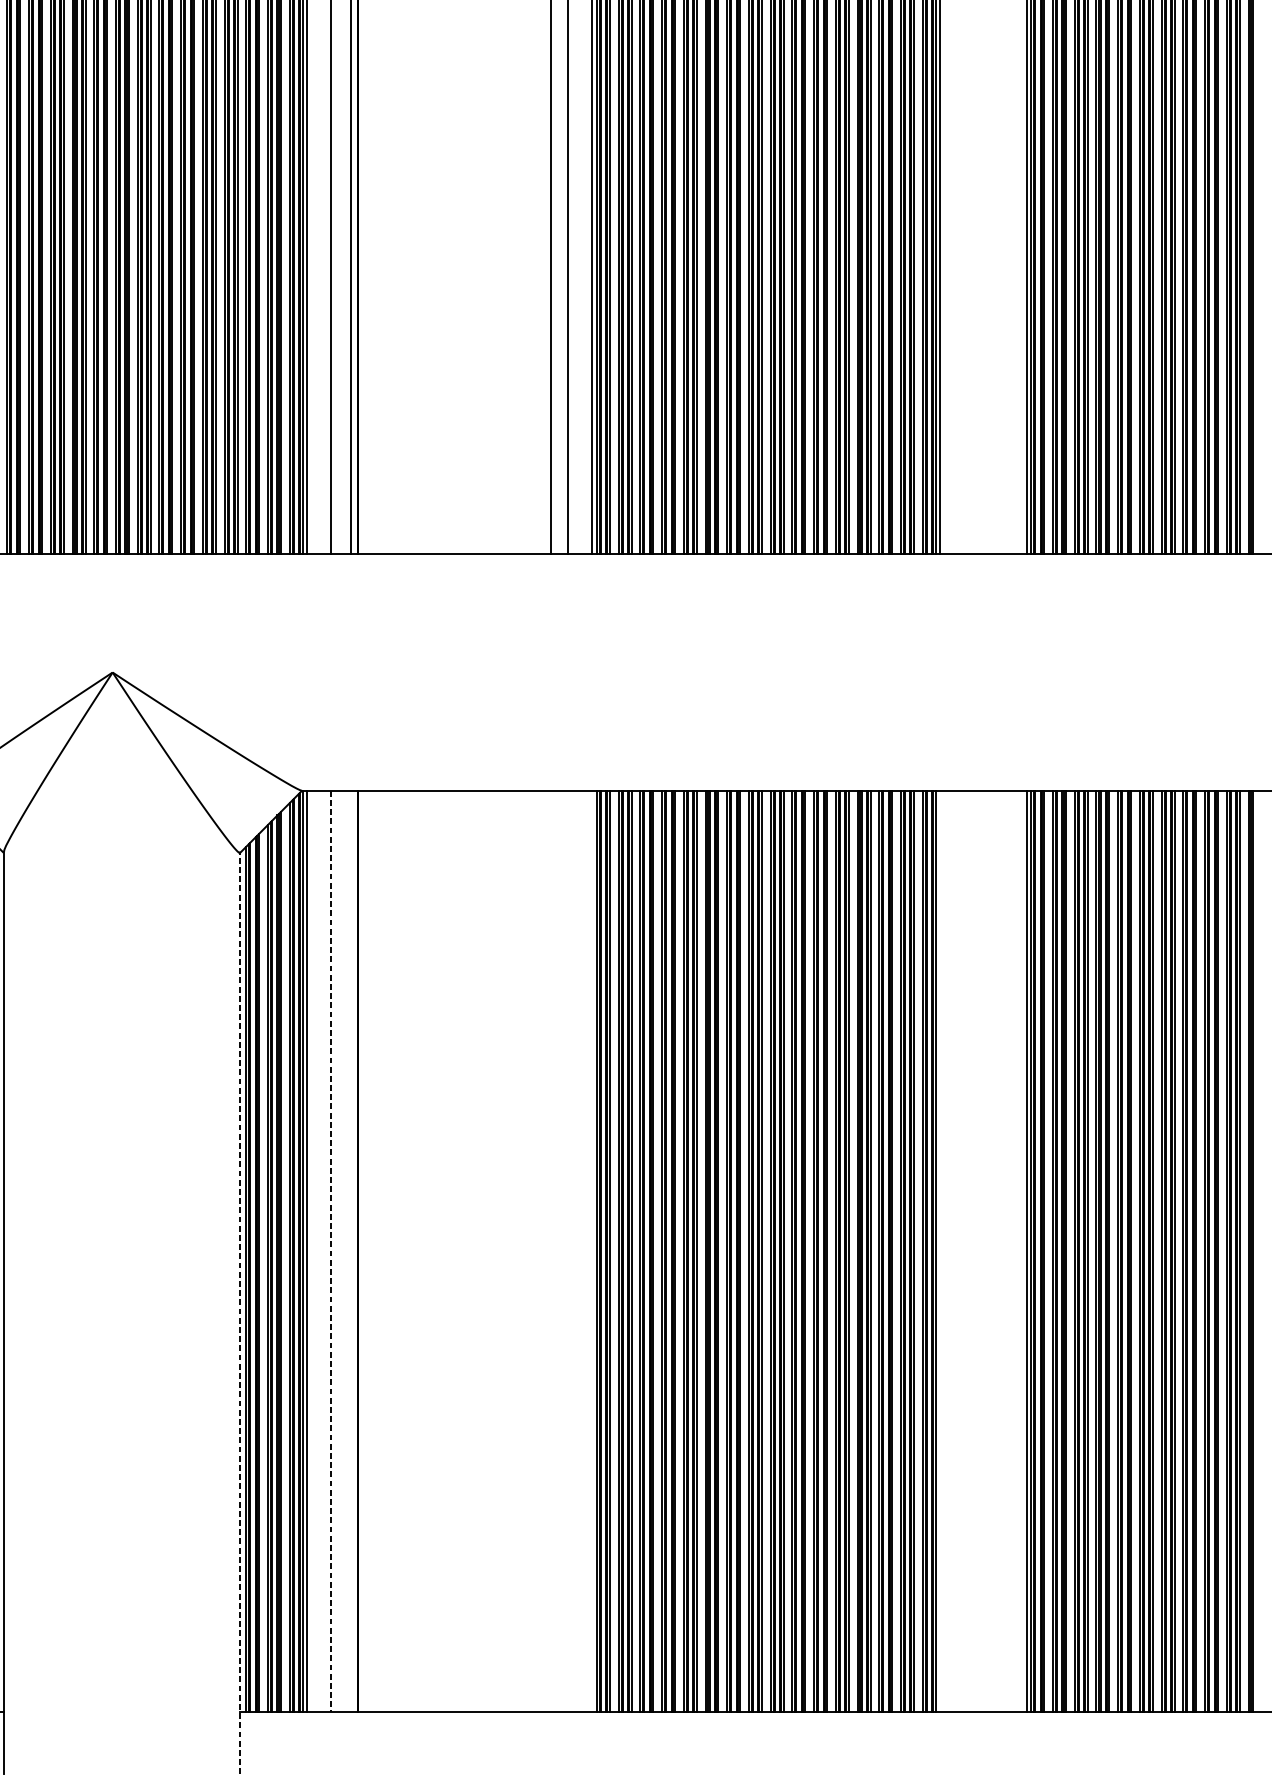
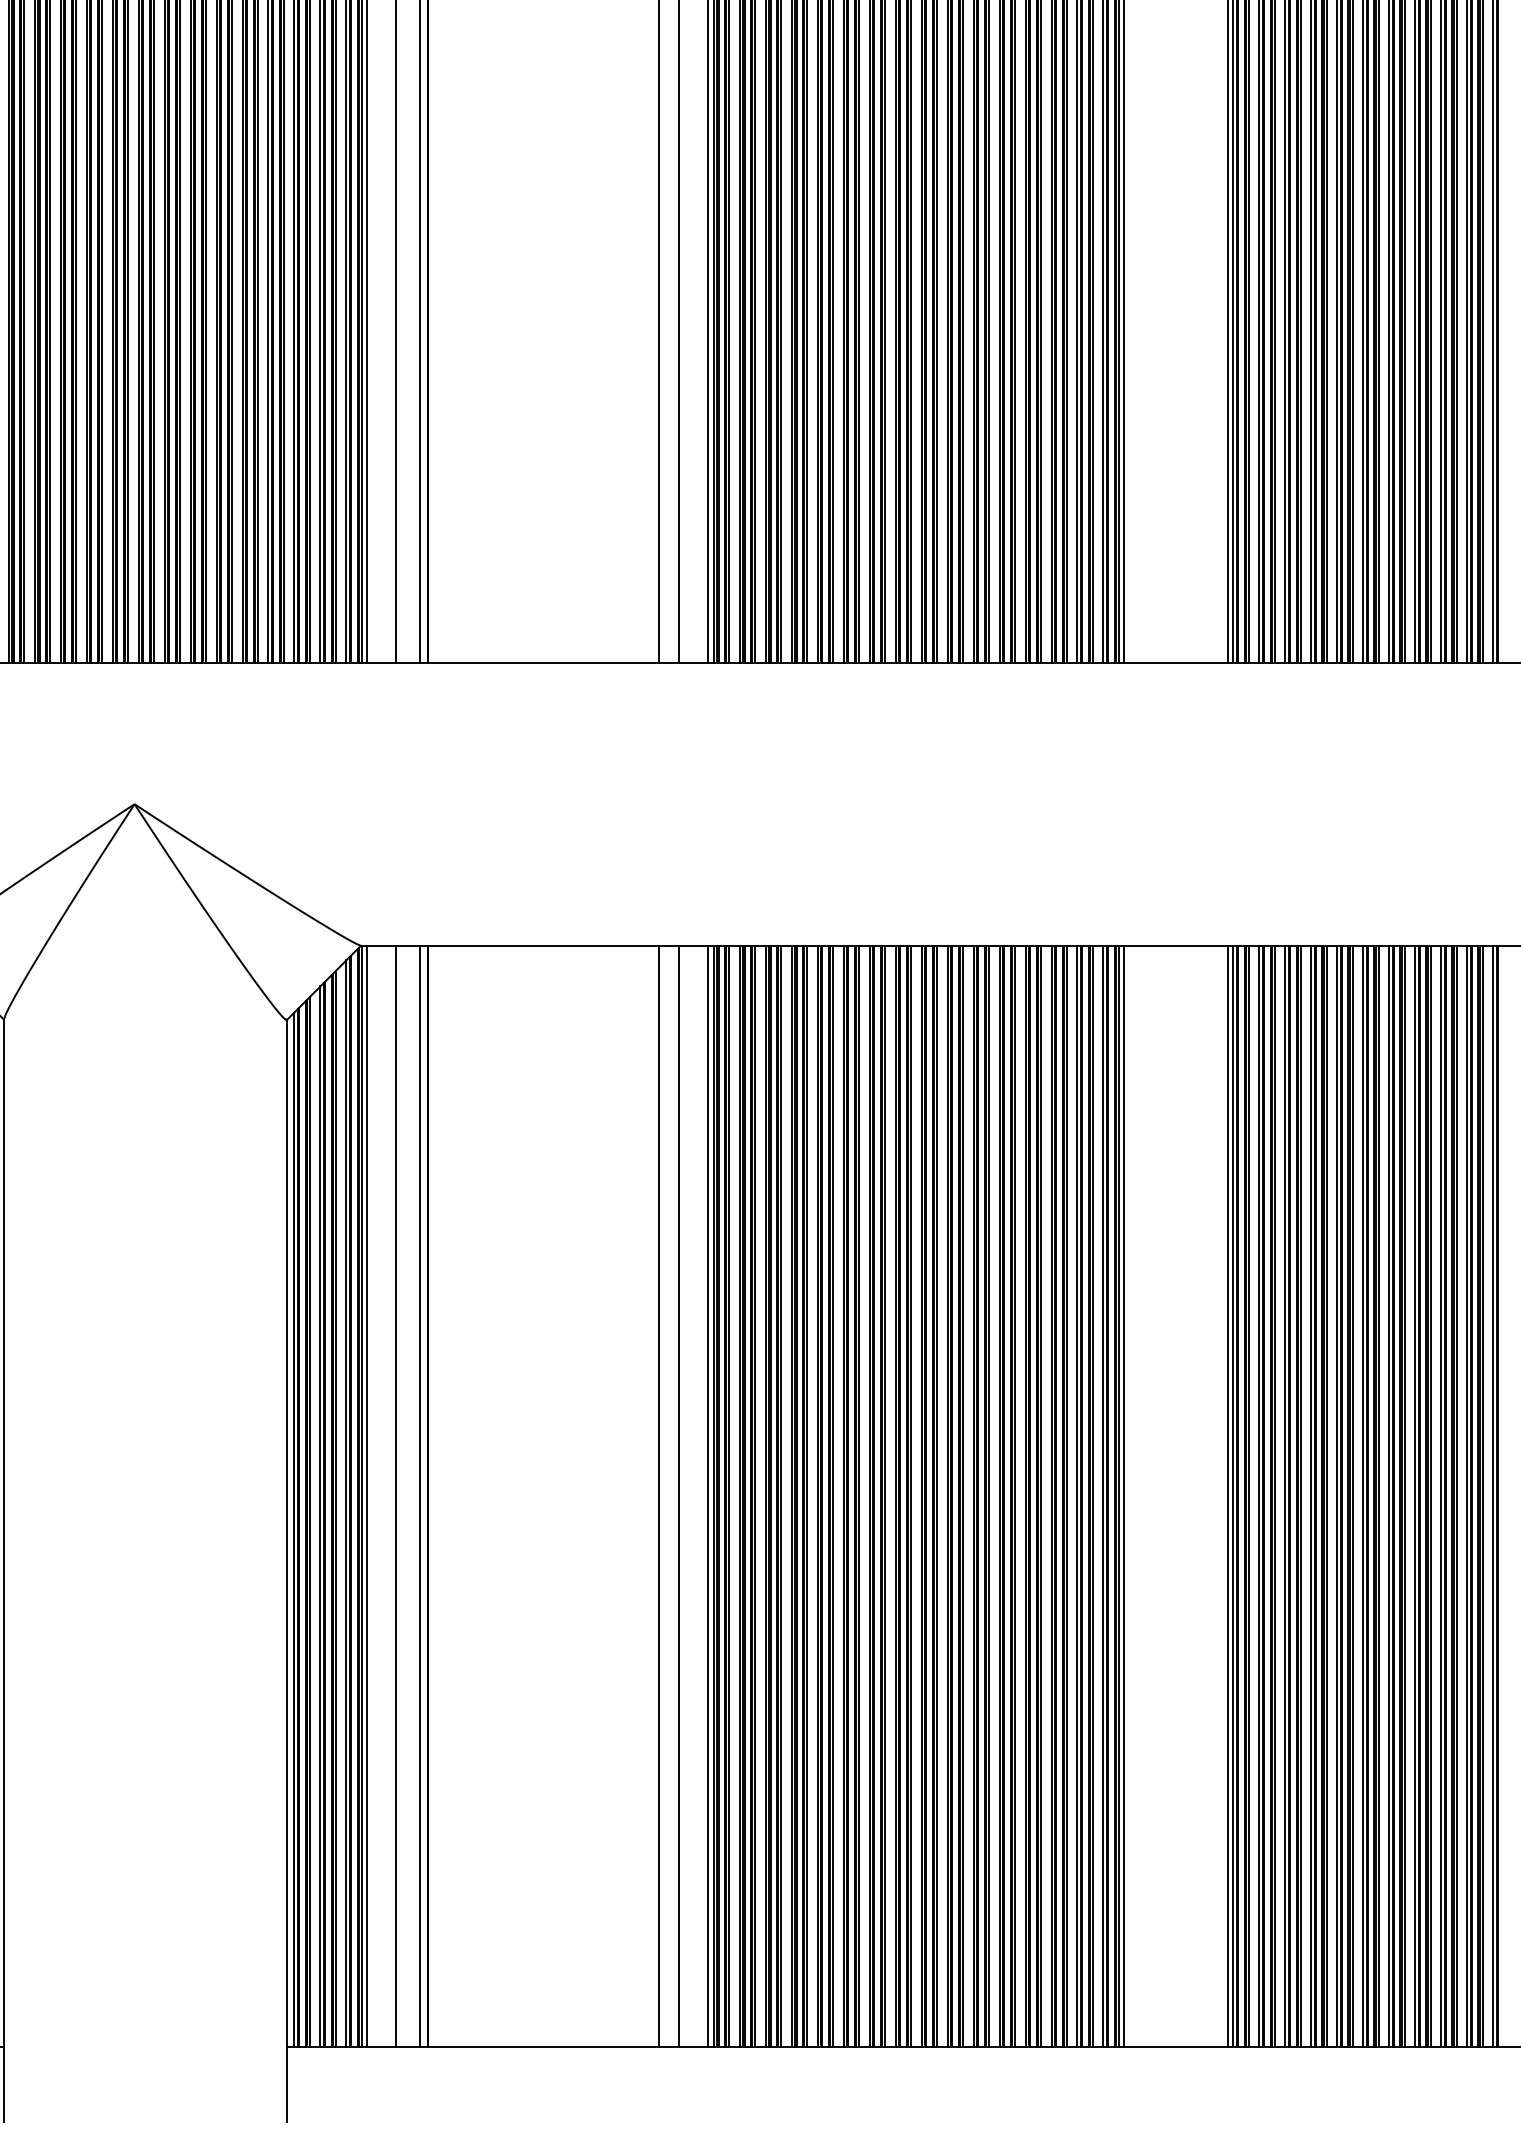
line: (330, 1251) -> (395, 1496), dashed -> solid
line: (350, 1251) -> (419, 1496), added
line: (550, 1251) -> (658, 1496), added
line: (568, 1251) -> (679, 1496), added
line: (592, 1251) -> (708, 1496), added
line: (940, 1251) -> (1124, 1496), added
line: (240, 1313) -> (287, 1570), dashed -> solid

